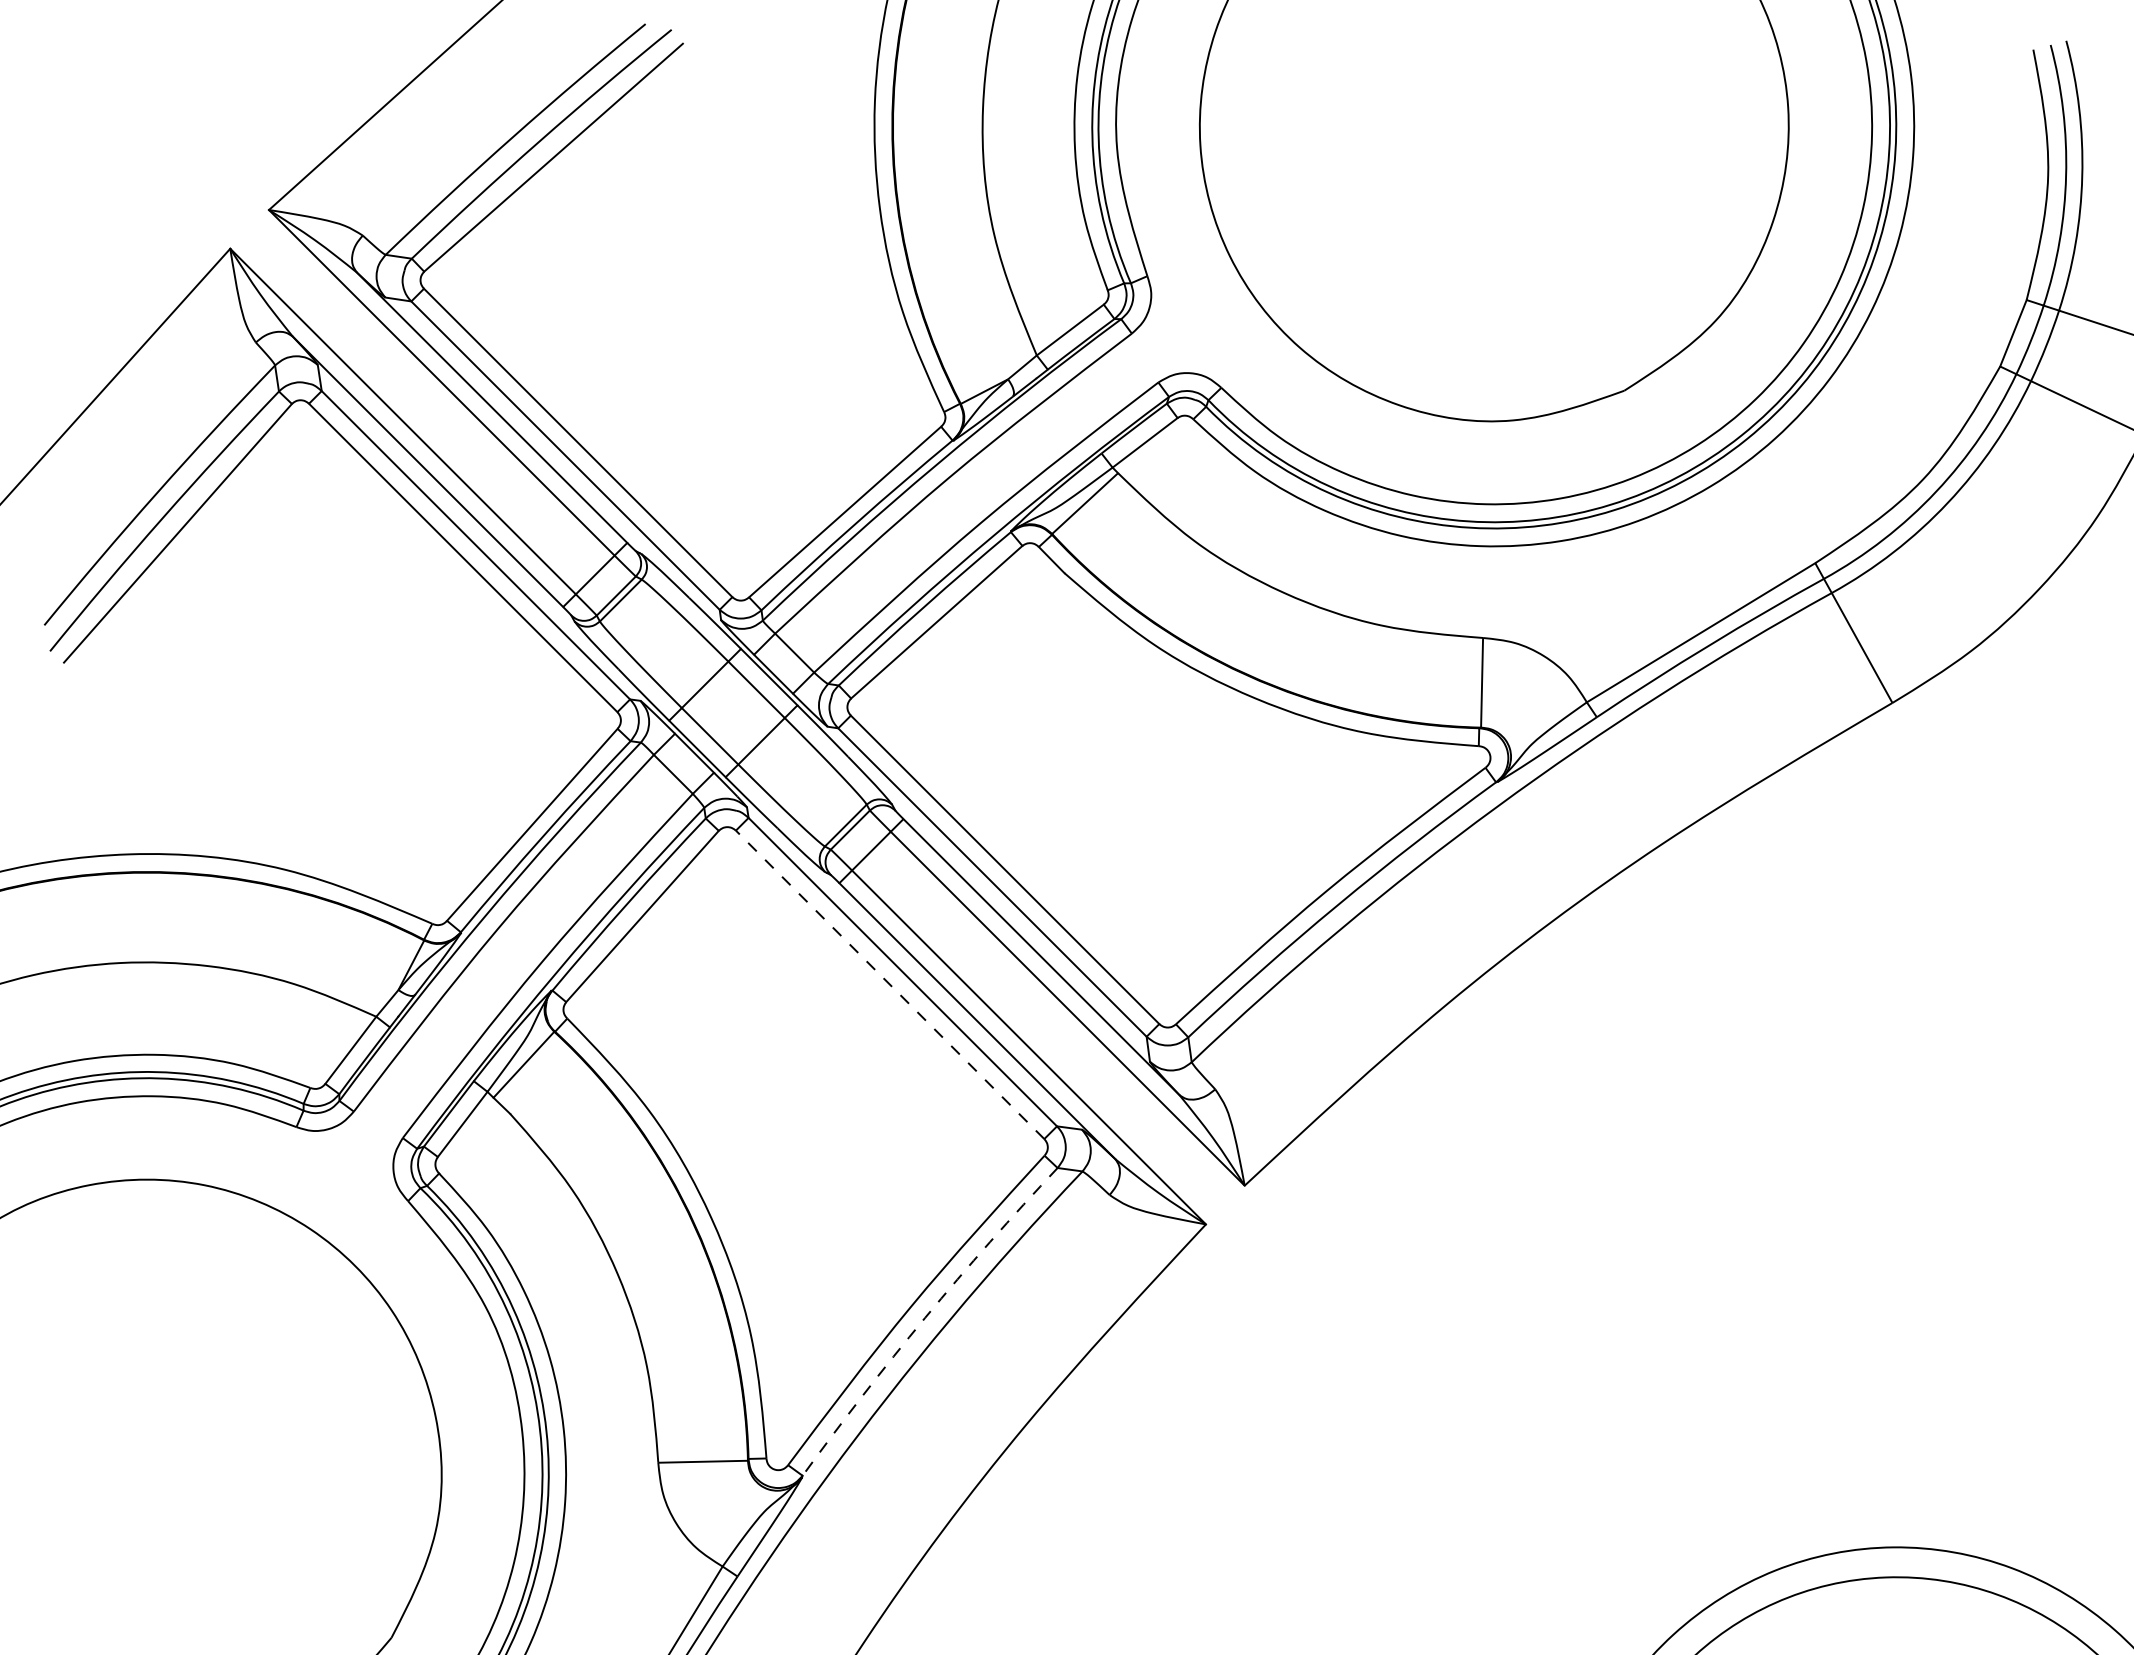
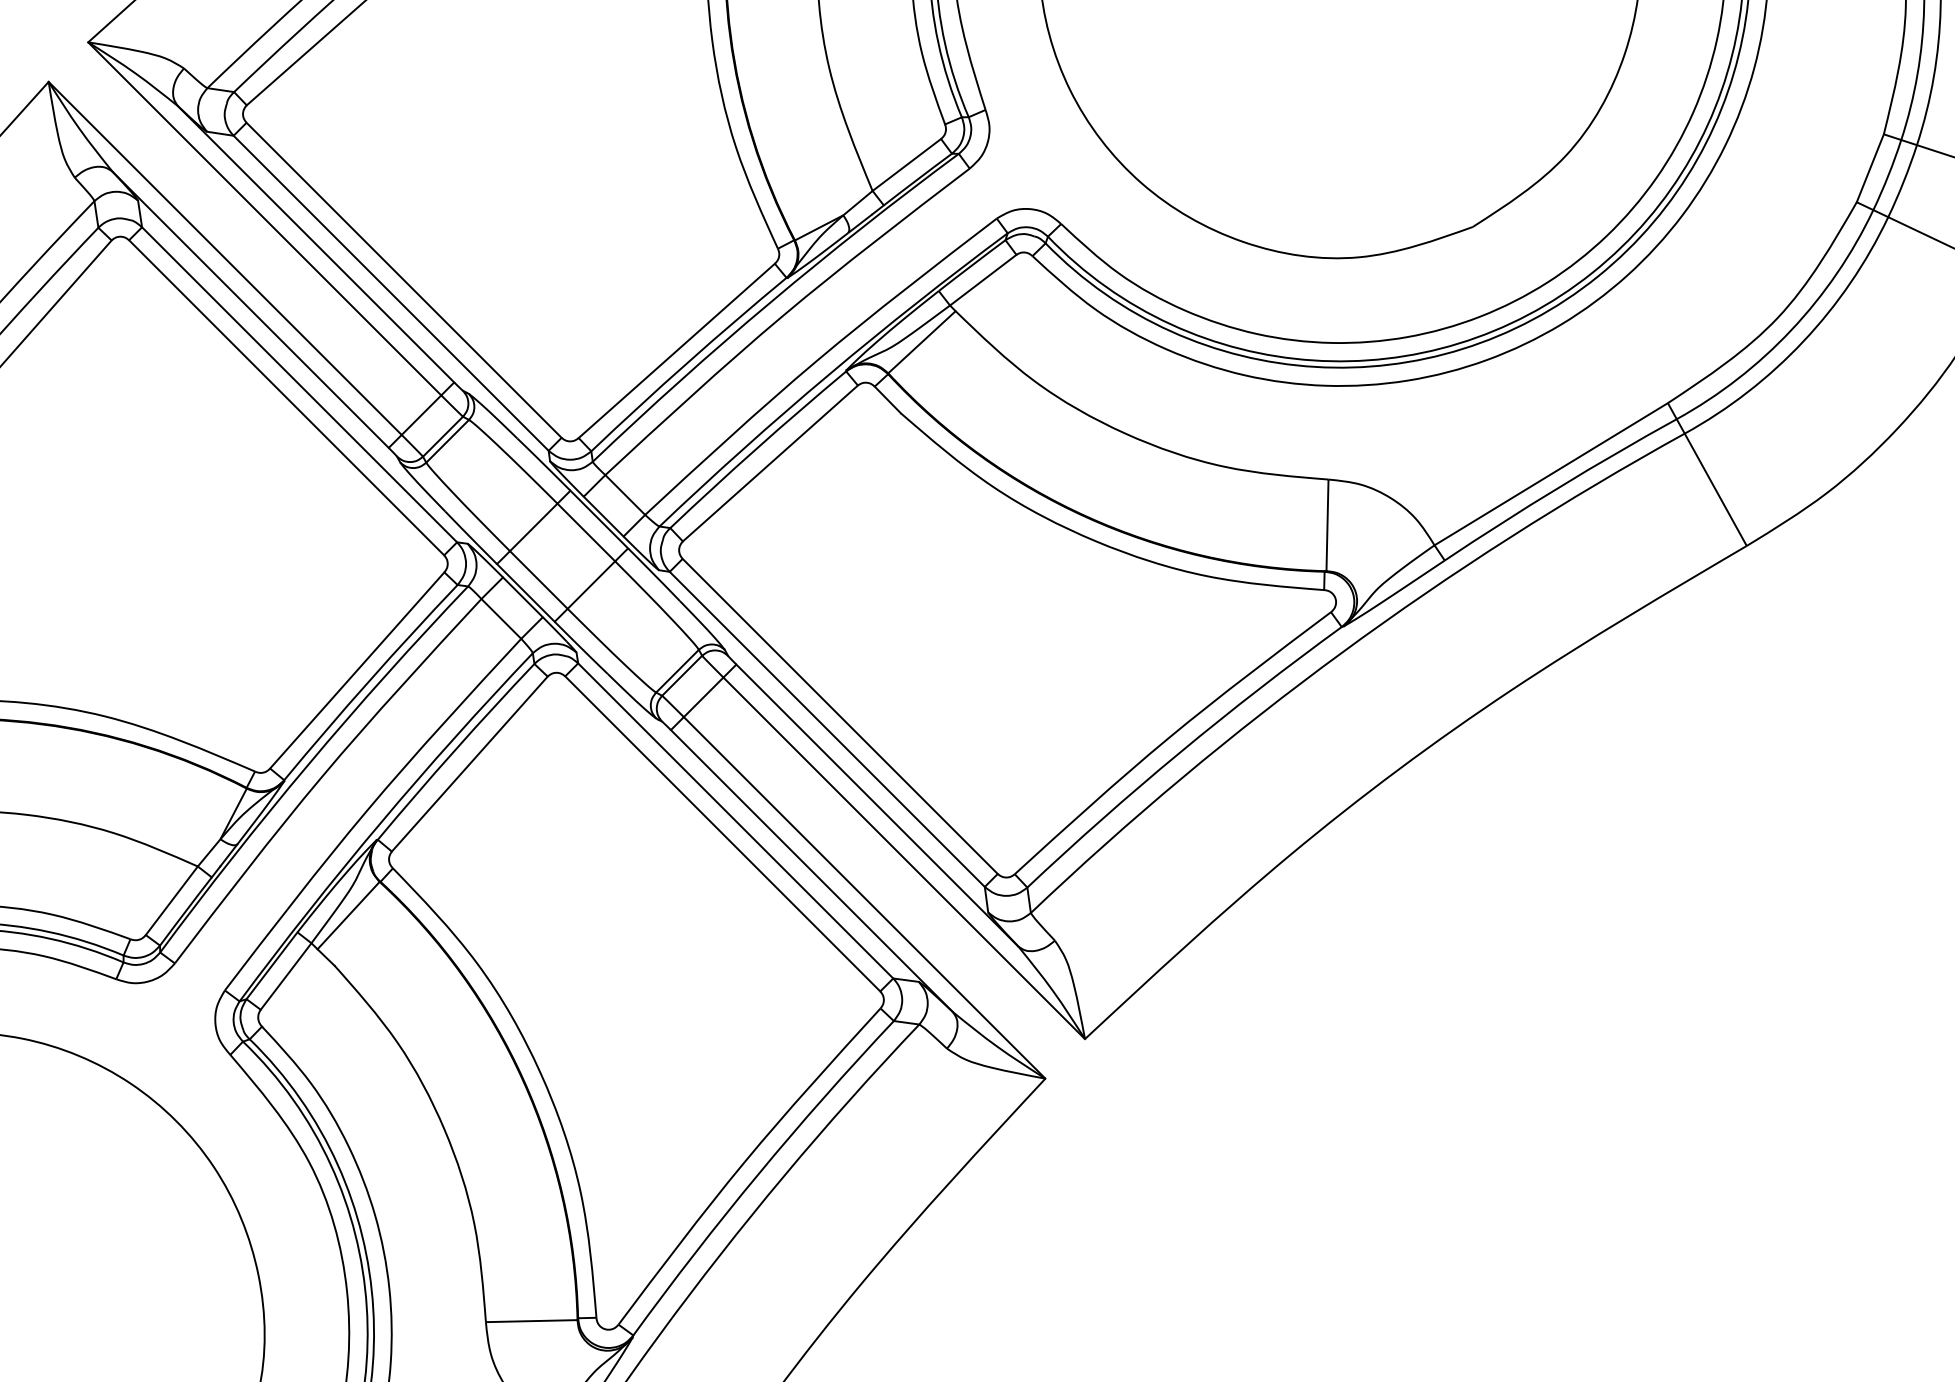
line: (889, 984) -> (722, 833), dashed -> solid
arc: (925, 1317) -> (758, 1173), dashed -> solid

